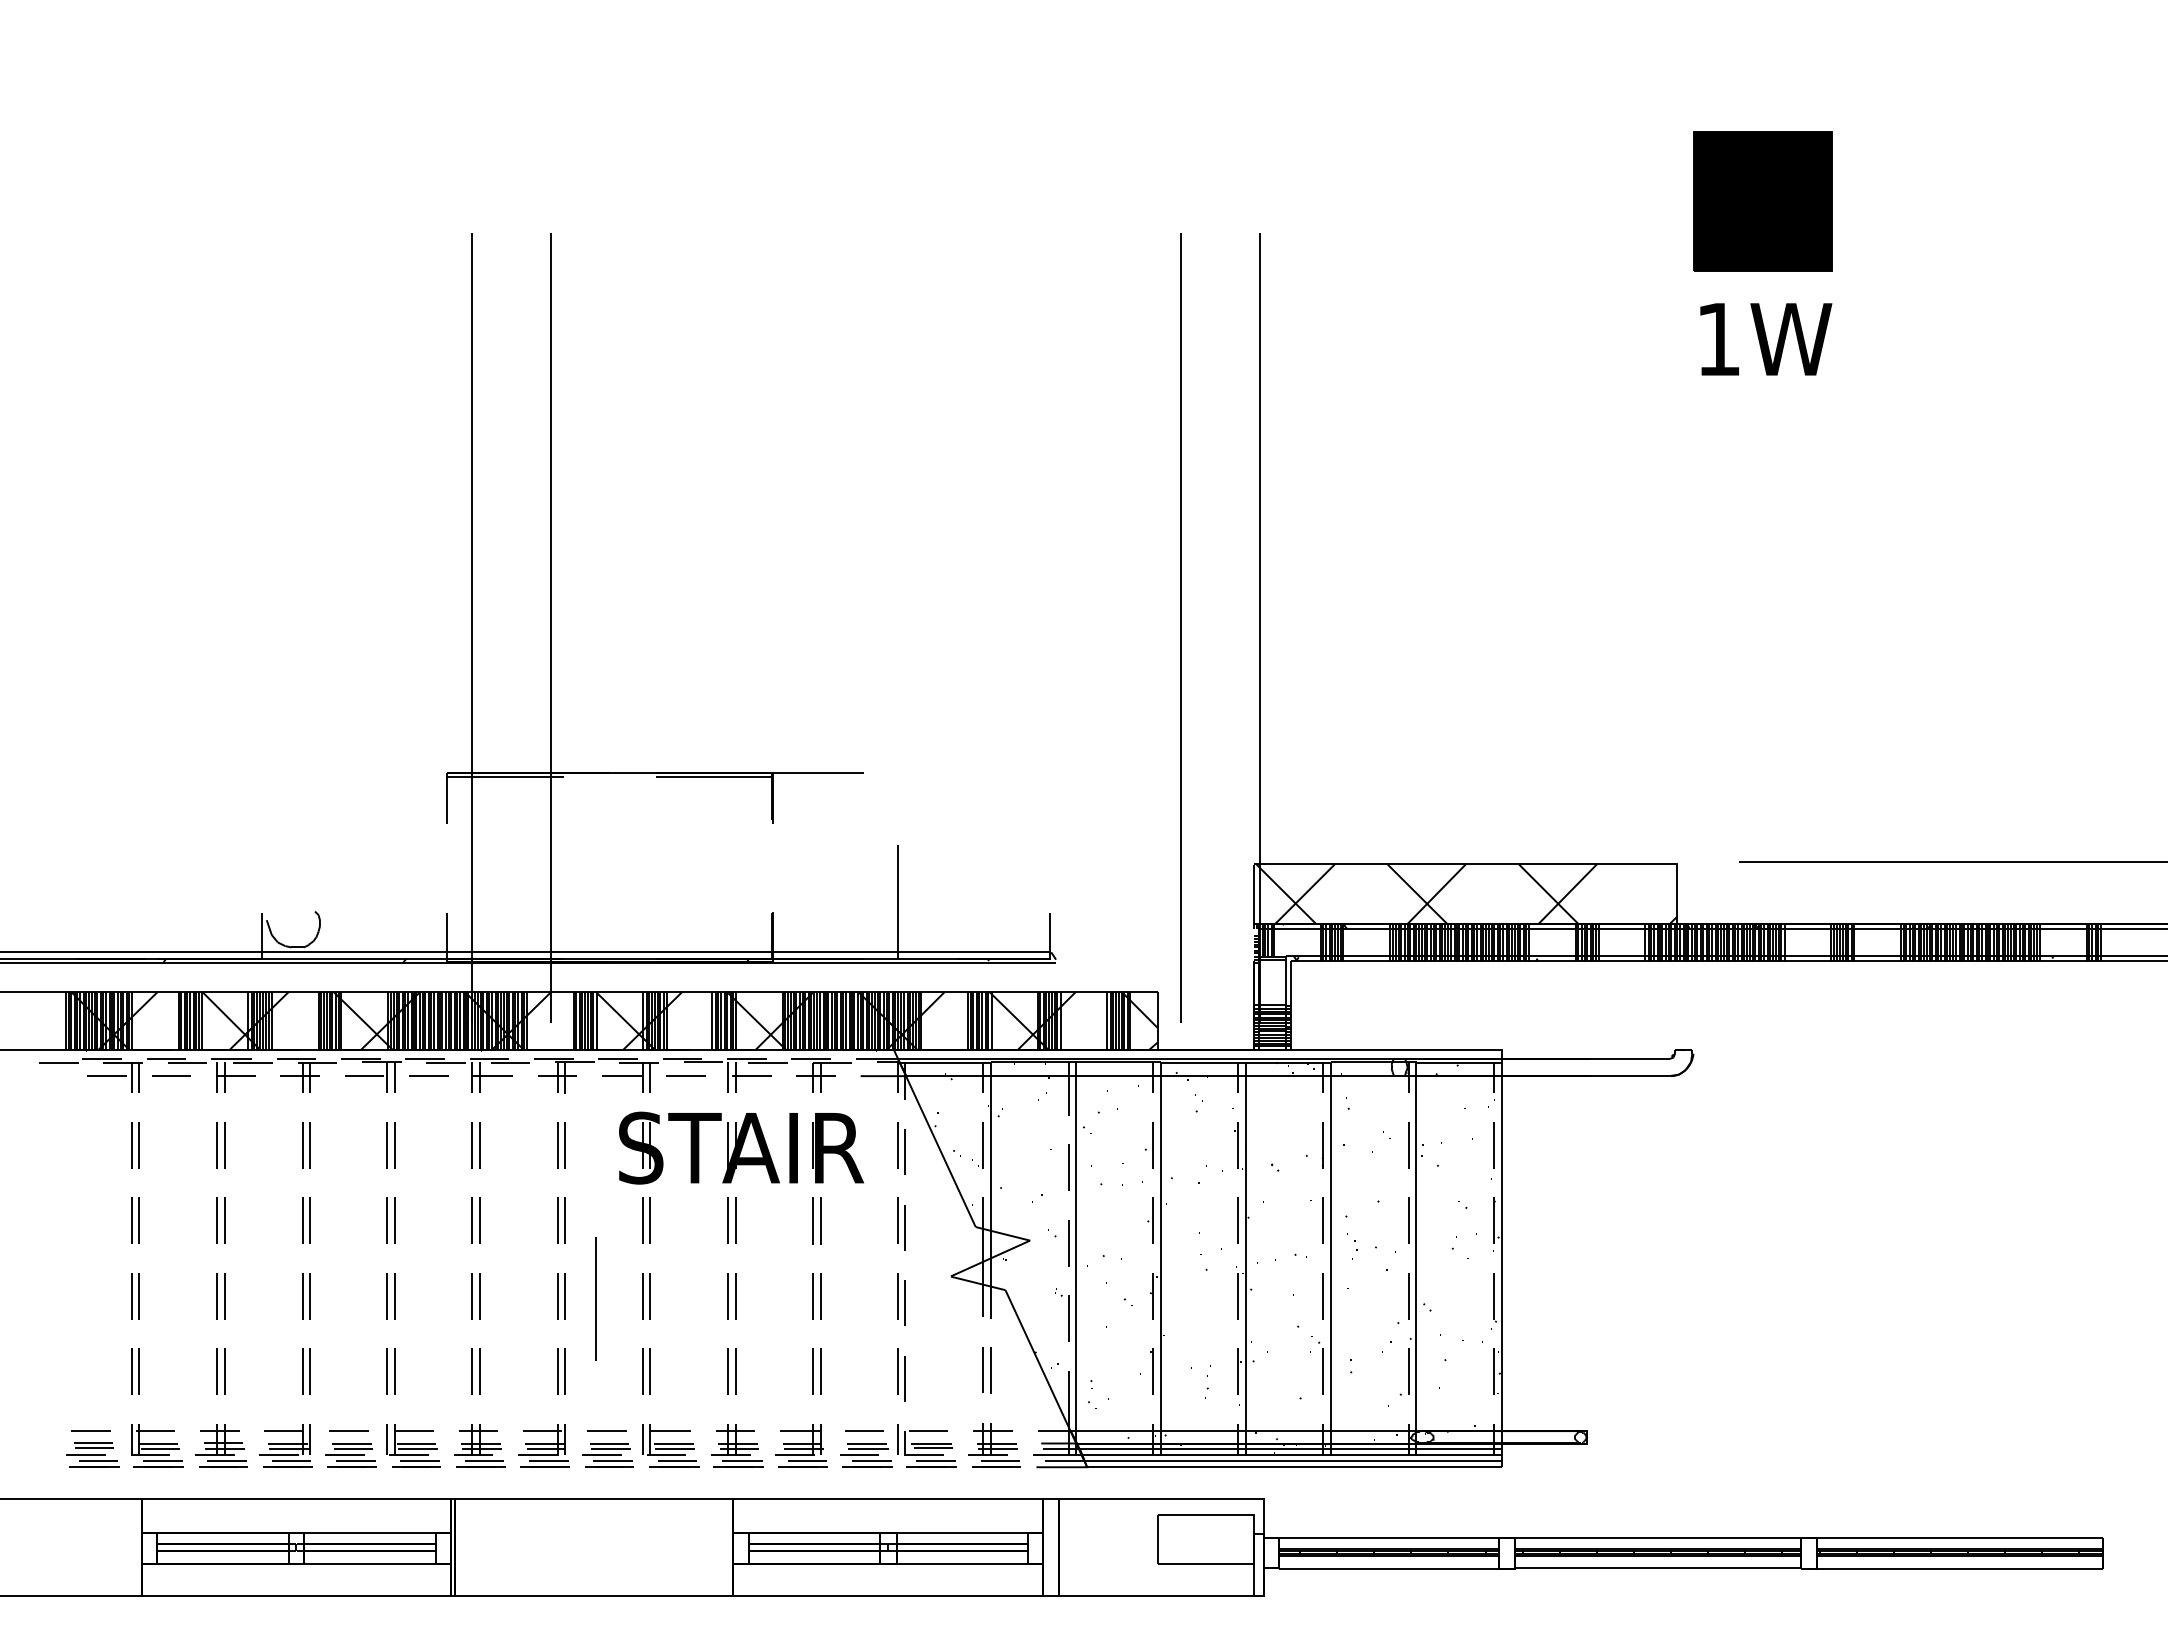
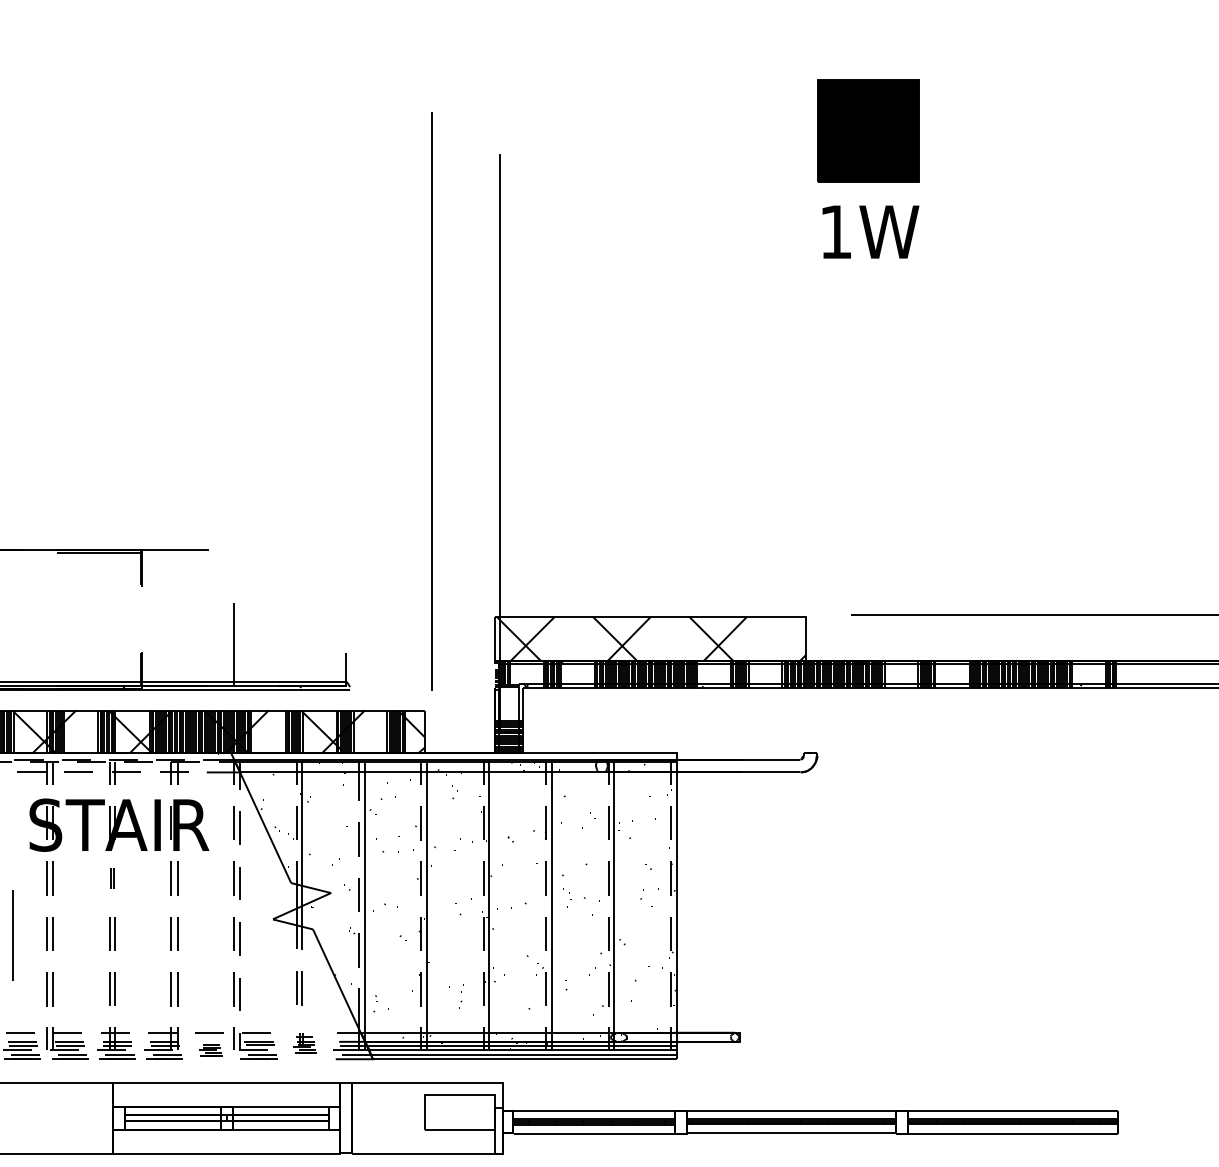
line: (1180, 627) -> (431, 400), moved
part: (731, 1220) -> (112, 878), size x0.6
part: (994, 1445) -> (304, 1043), size x0.6
part: (866, 1455) -> (211, 1050), size x0.6

